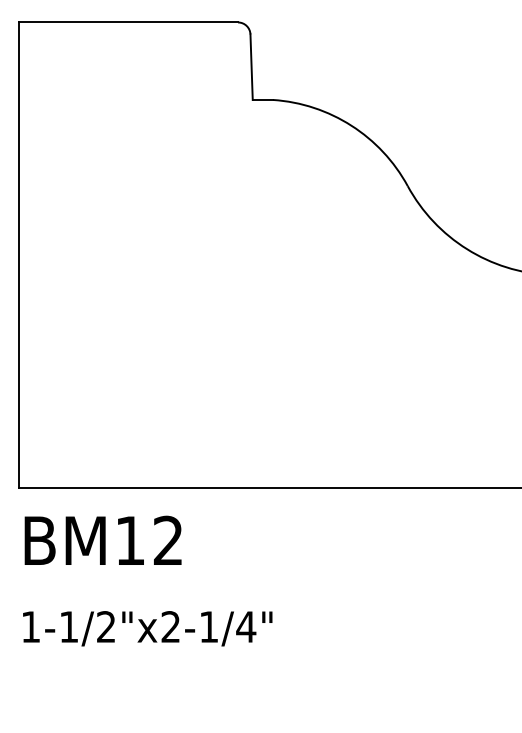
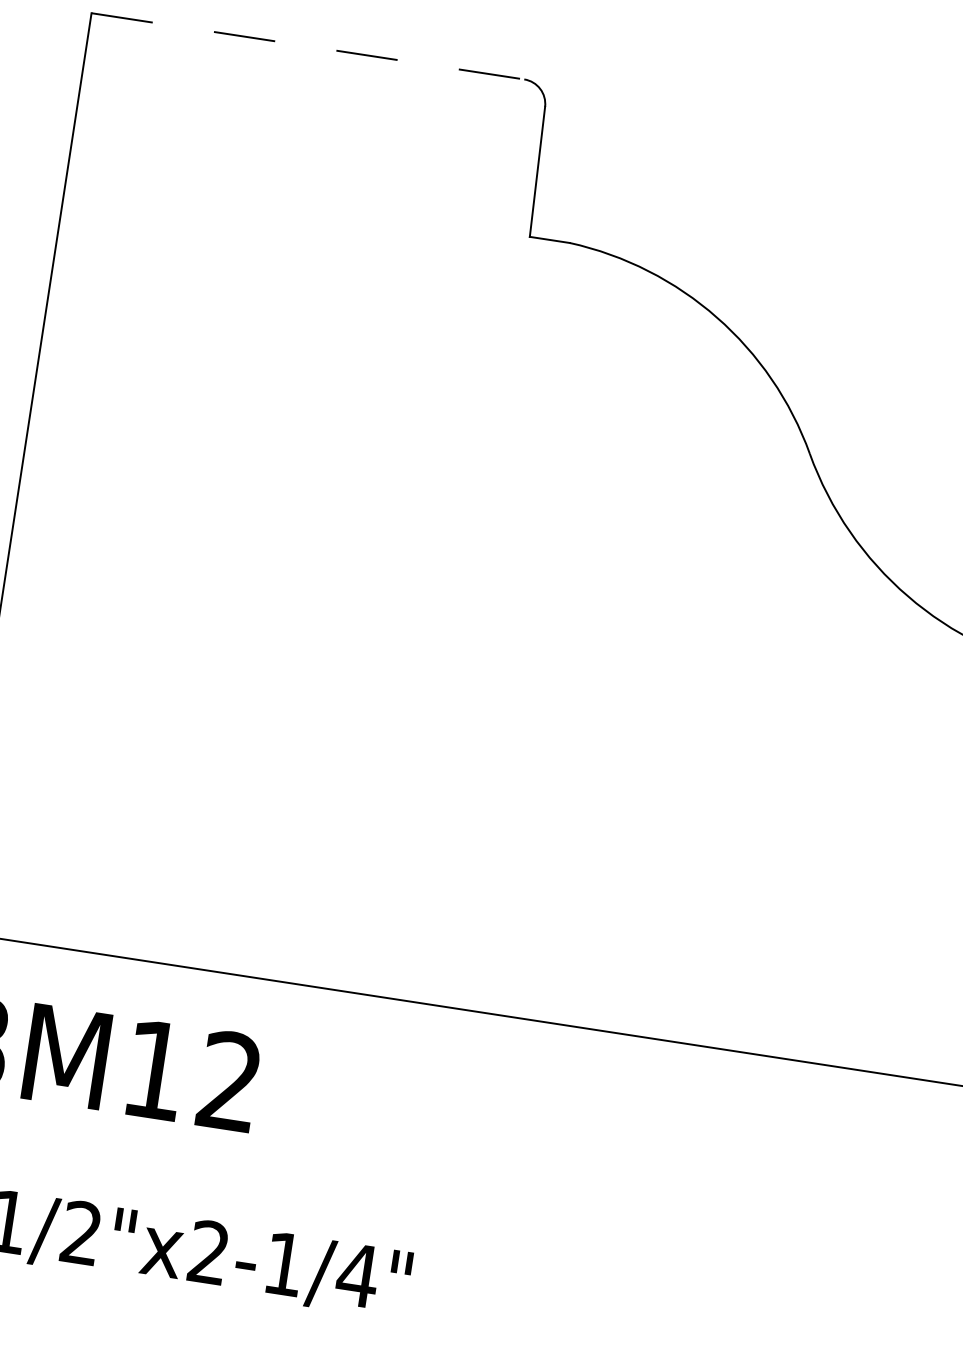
line: (128, 22) -> (307, 46), solid -> dashed

